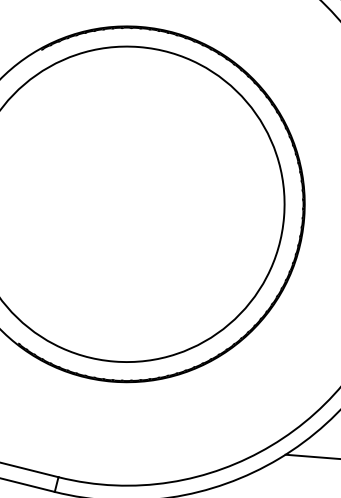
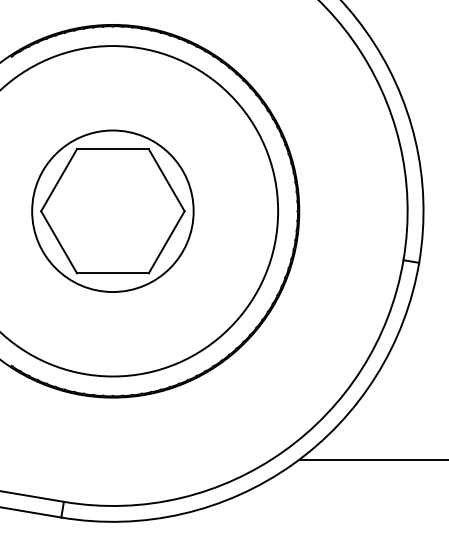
part: (126, 203) -> (112, 210), added

